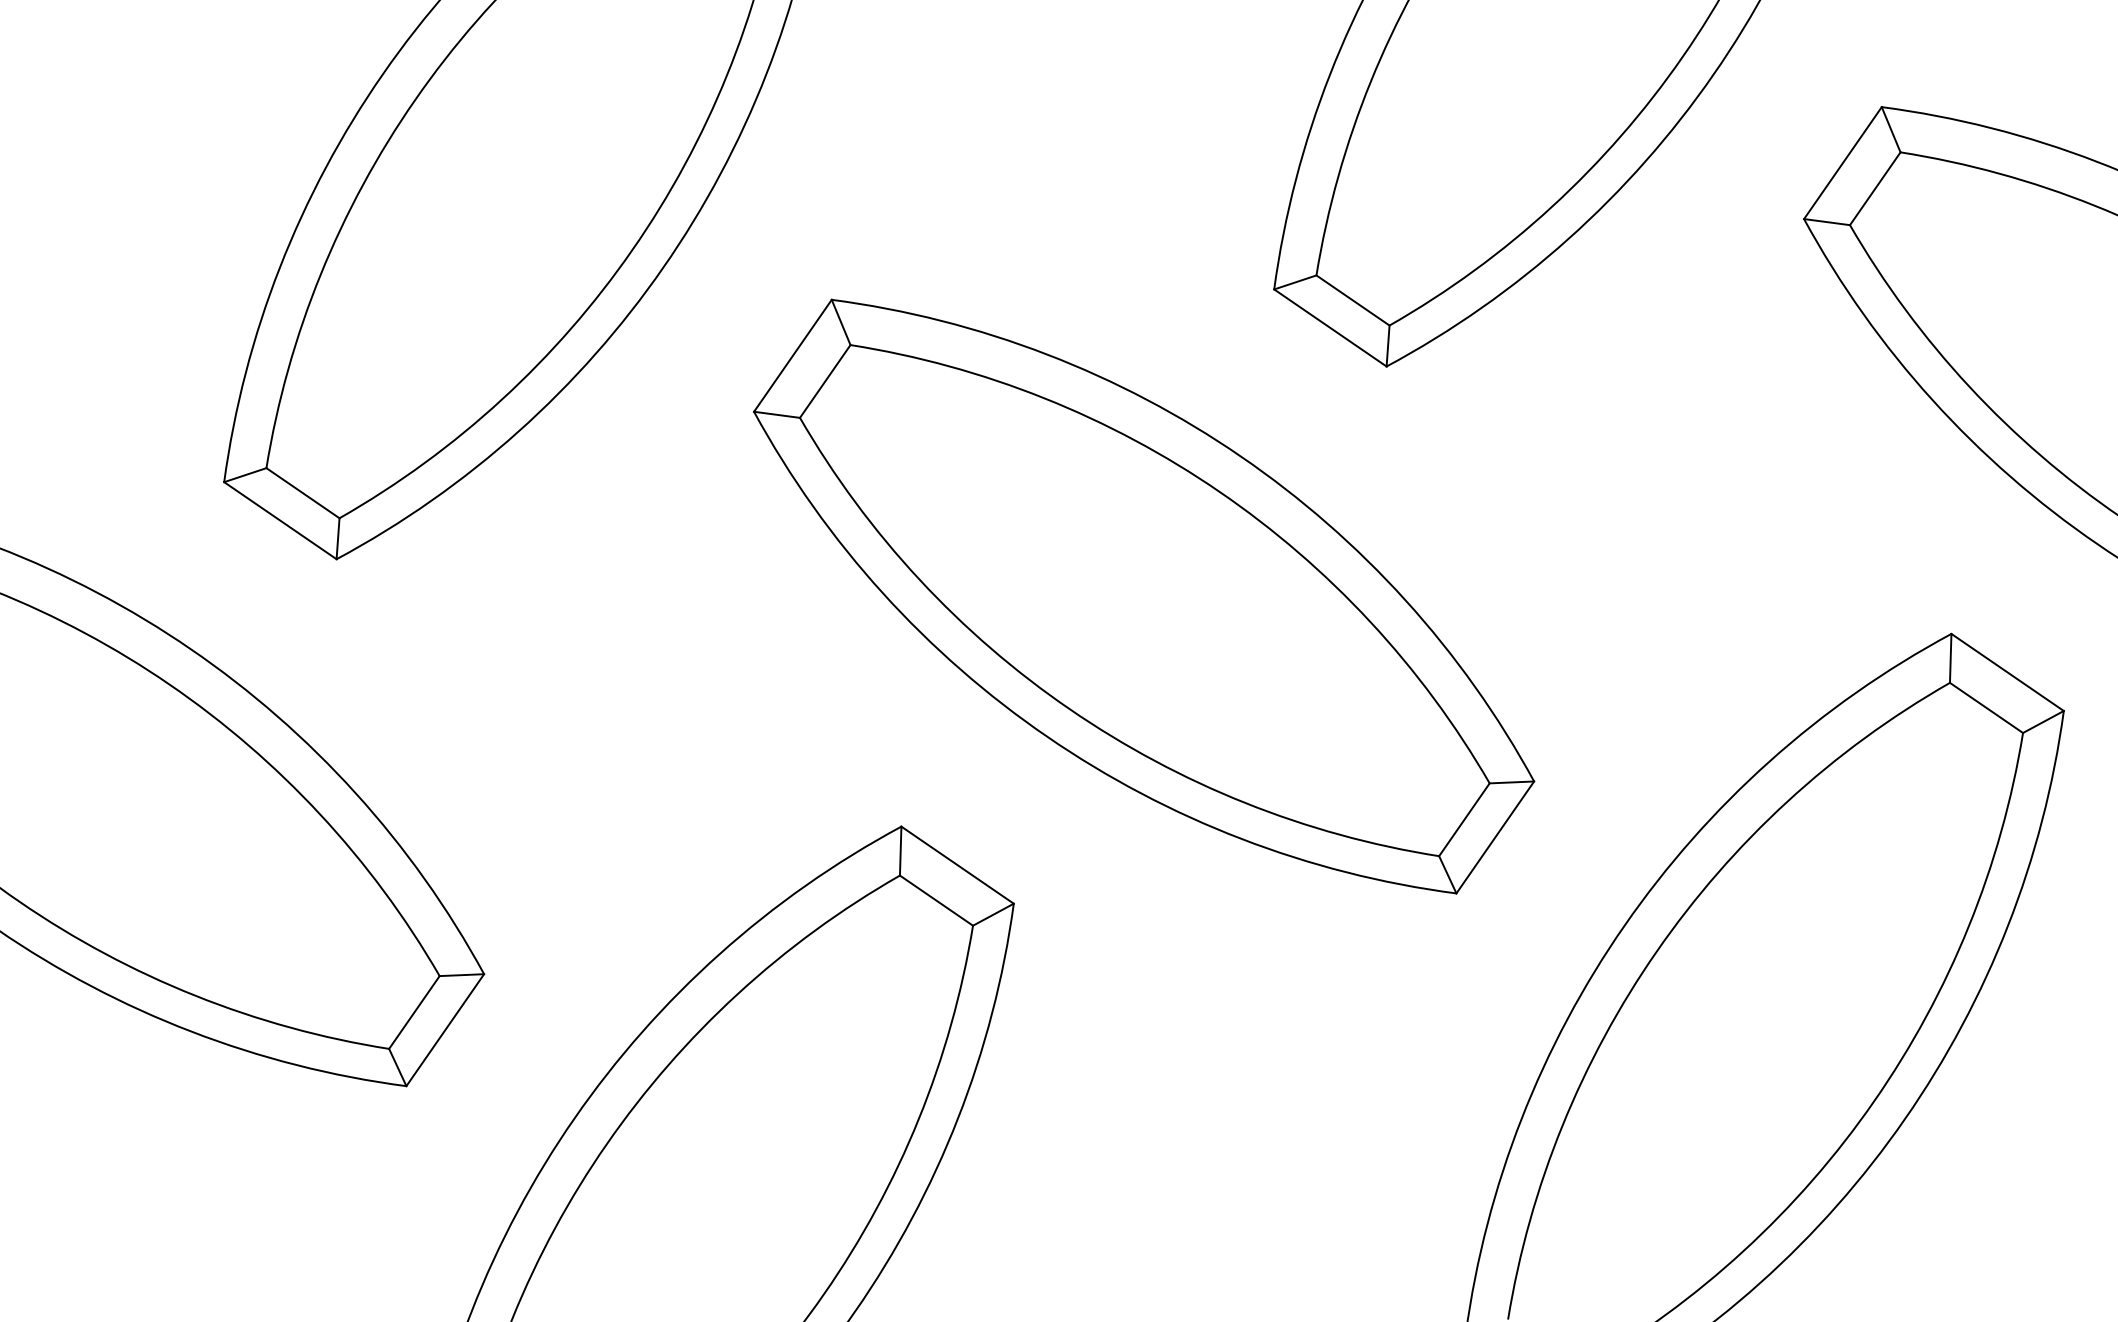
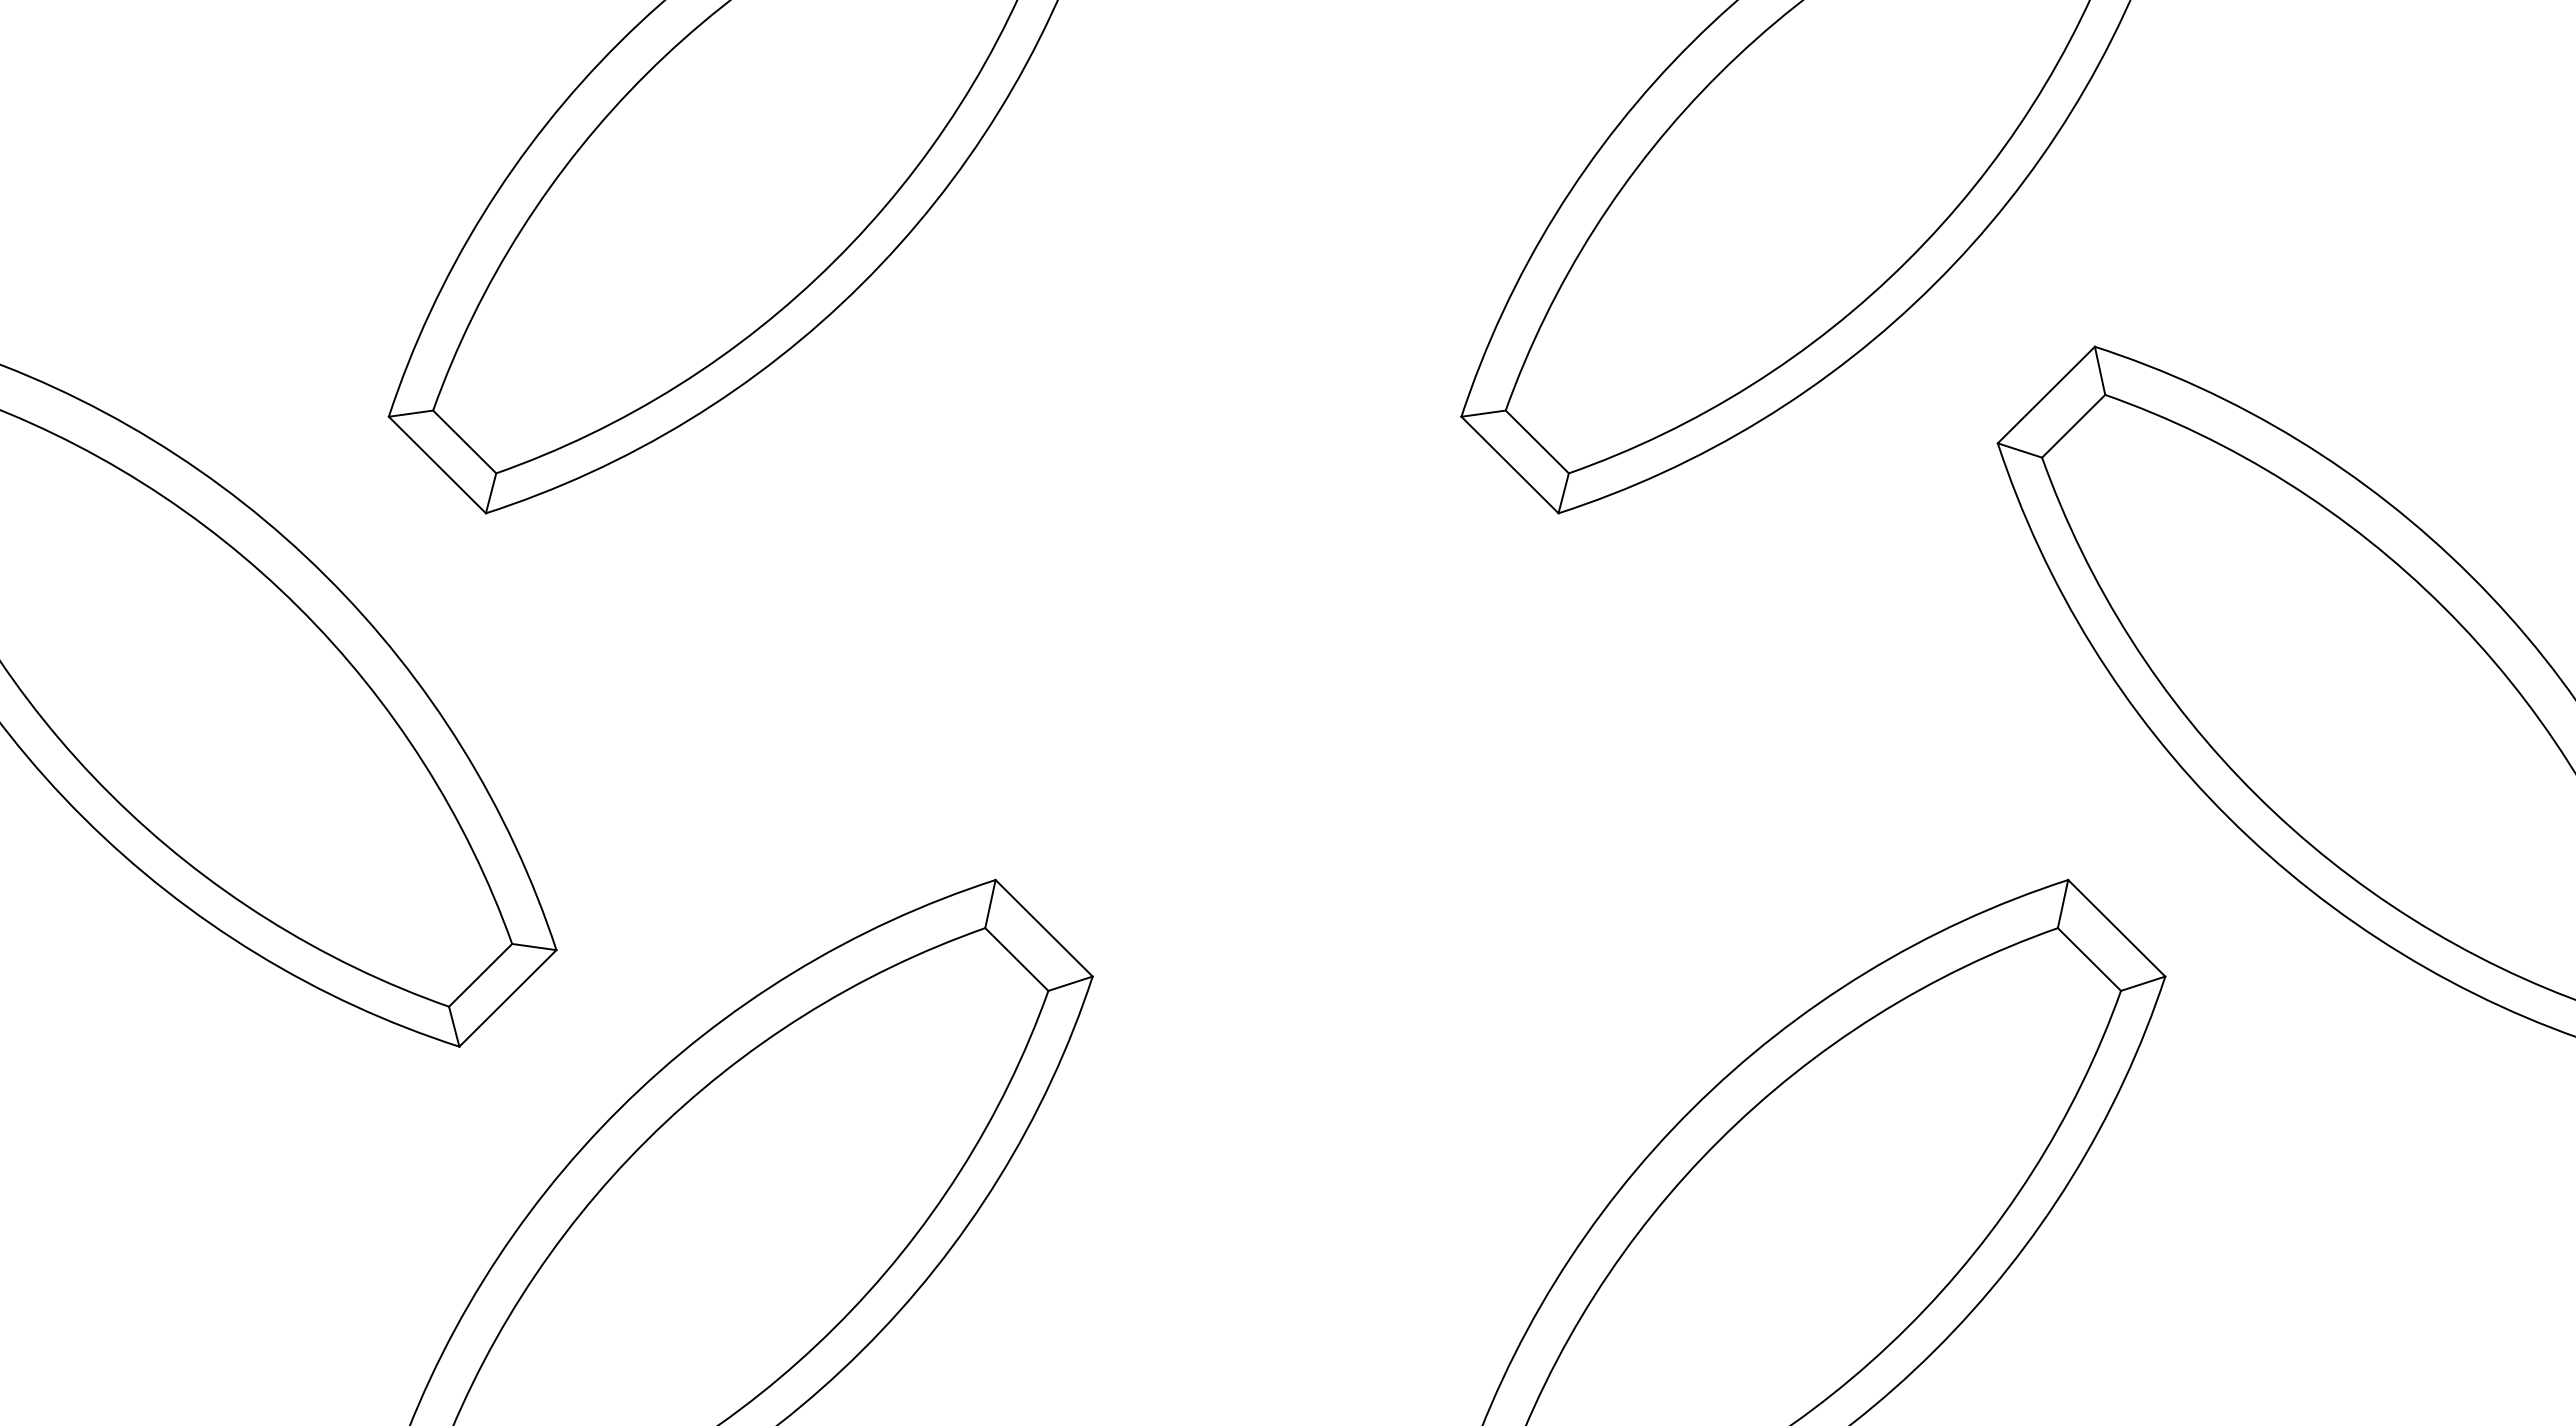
part: (1144, 596) -> (1277, 696), removed

